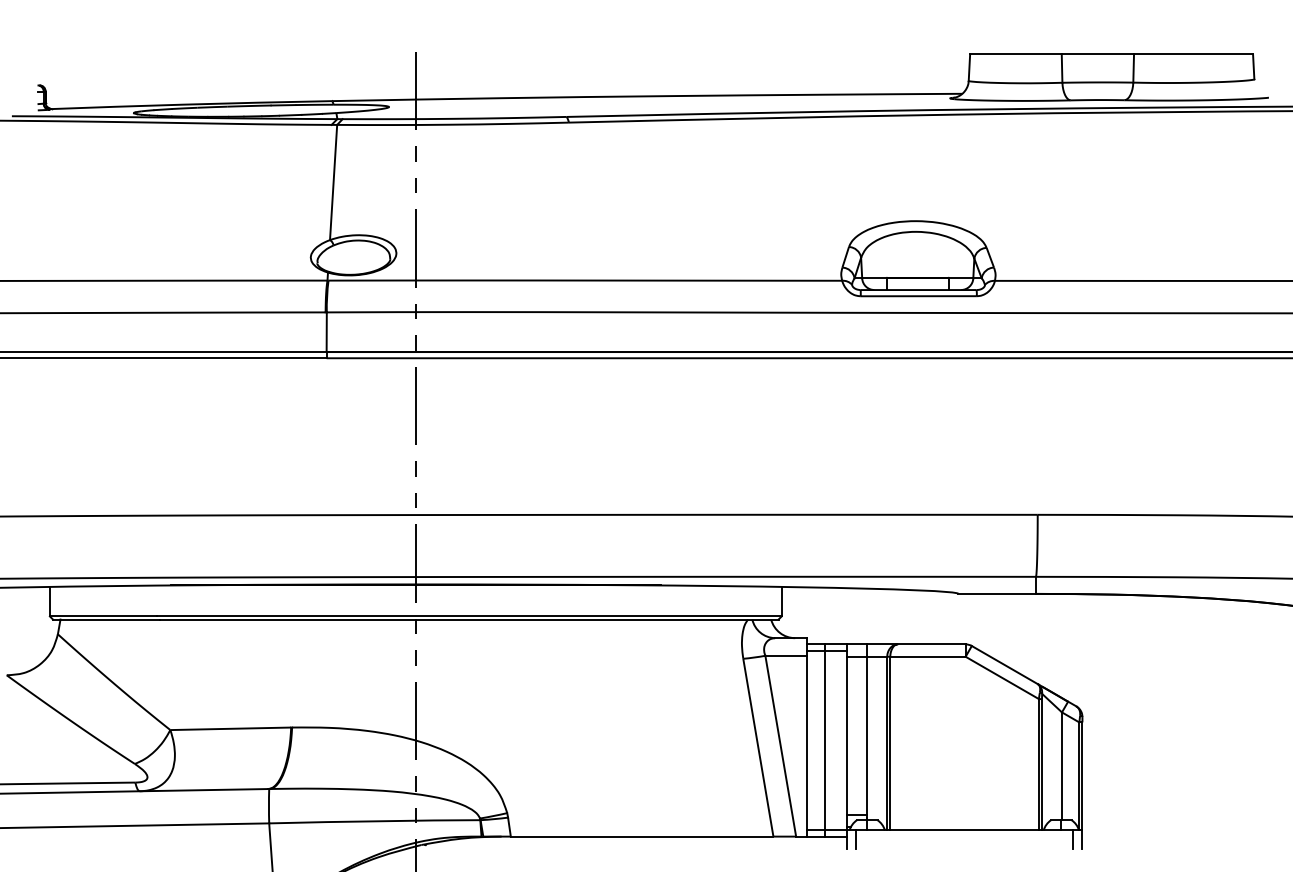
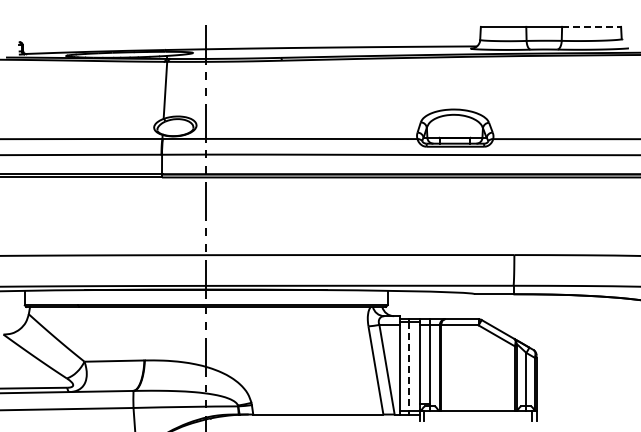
line: (1195, 53) -> (592, 26), solid -> dashed
line: (826, 739) -> (409, 366), solid -> dashed

